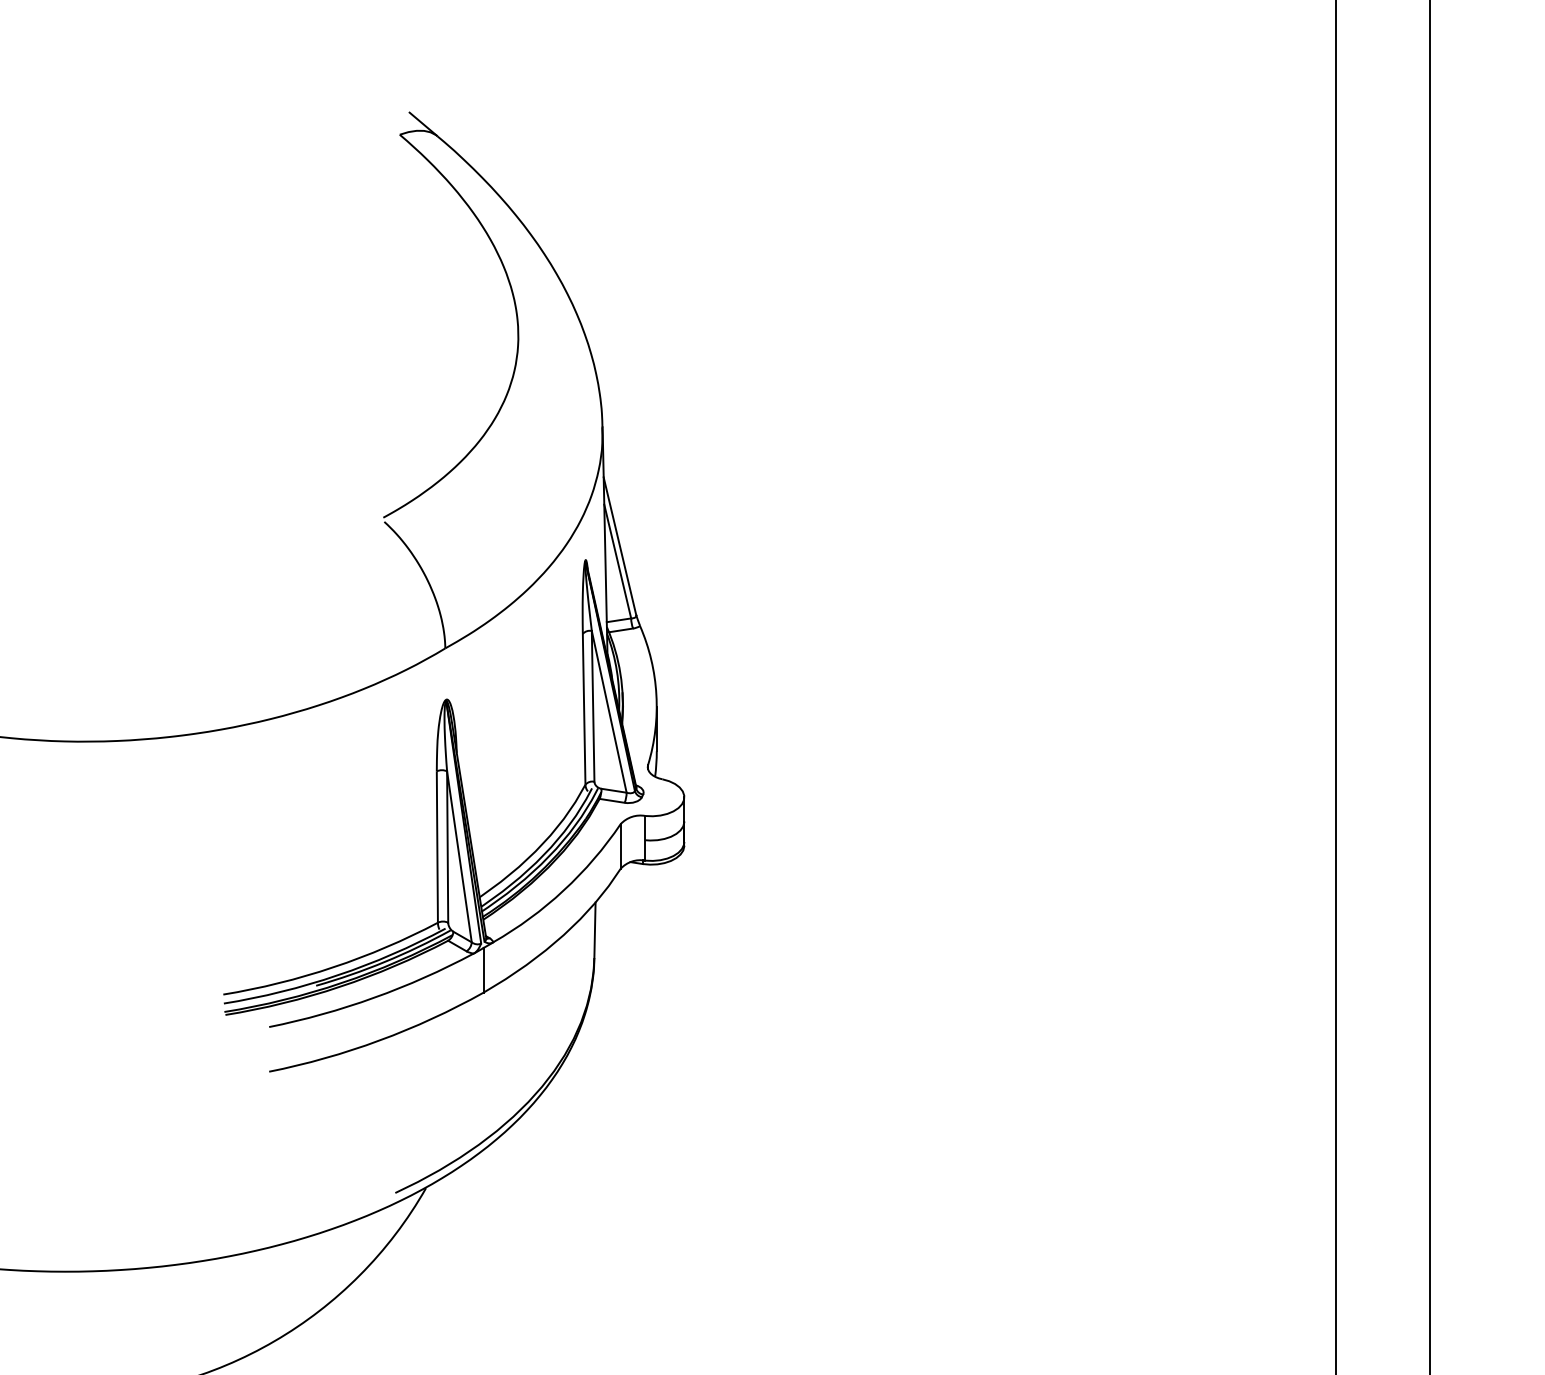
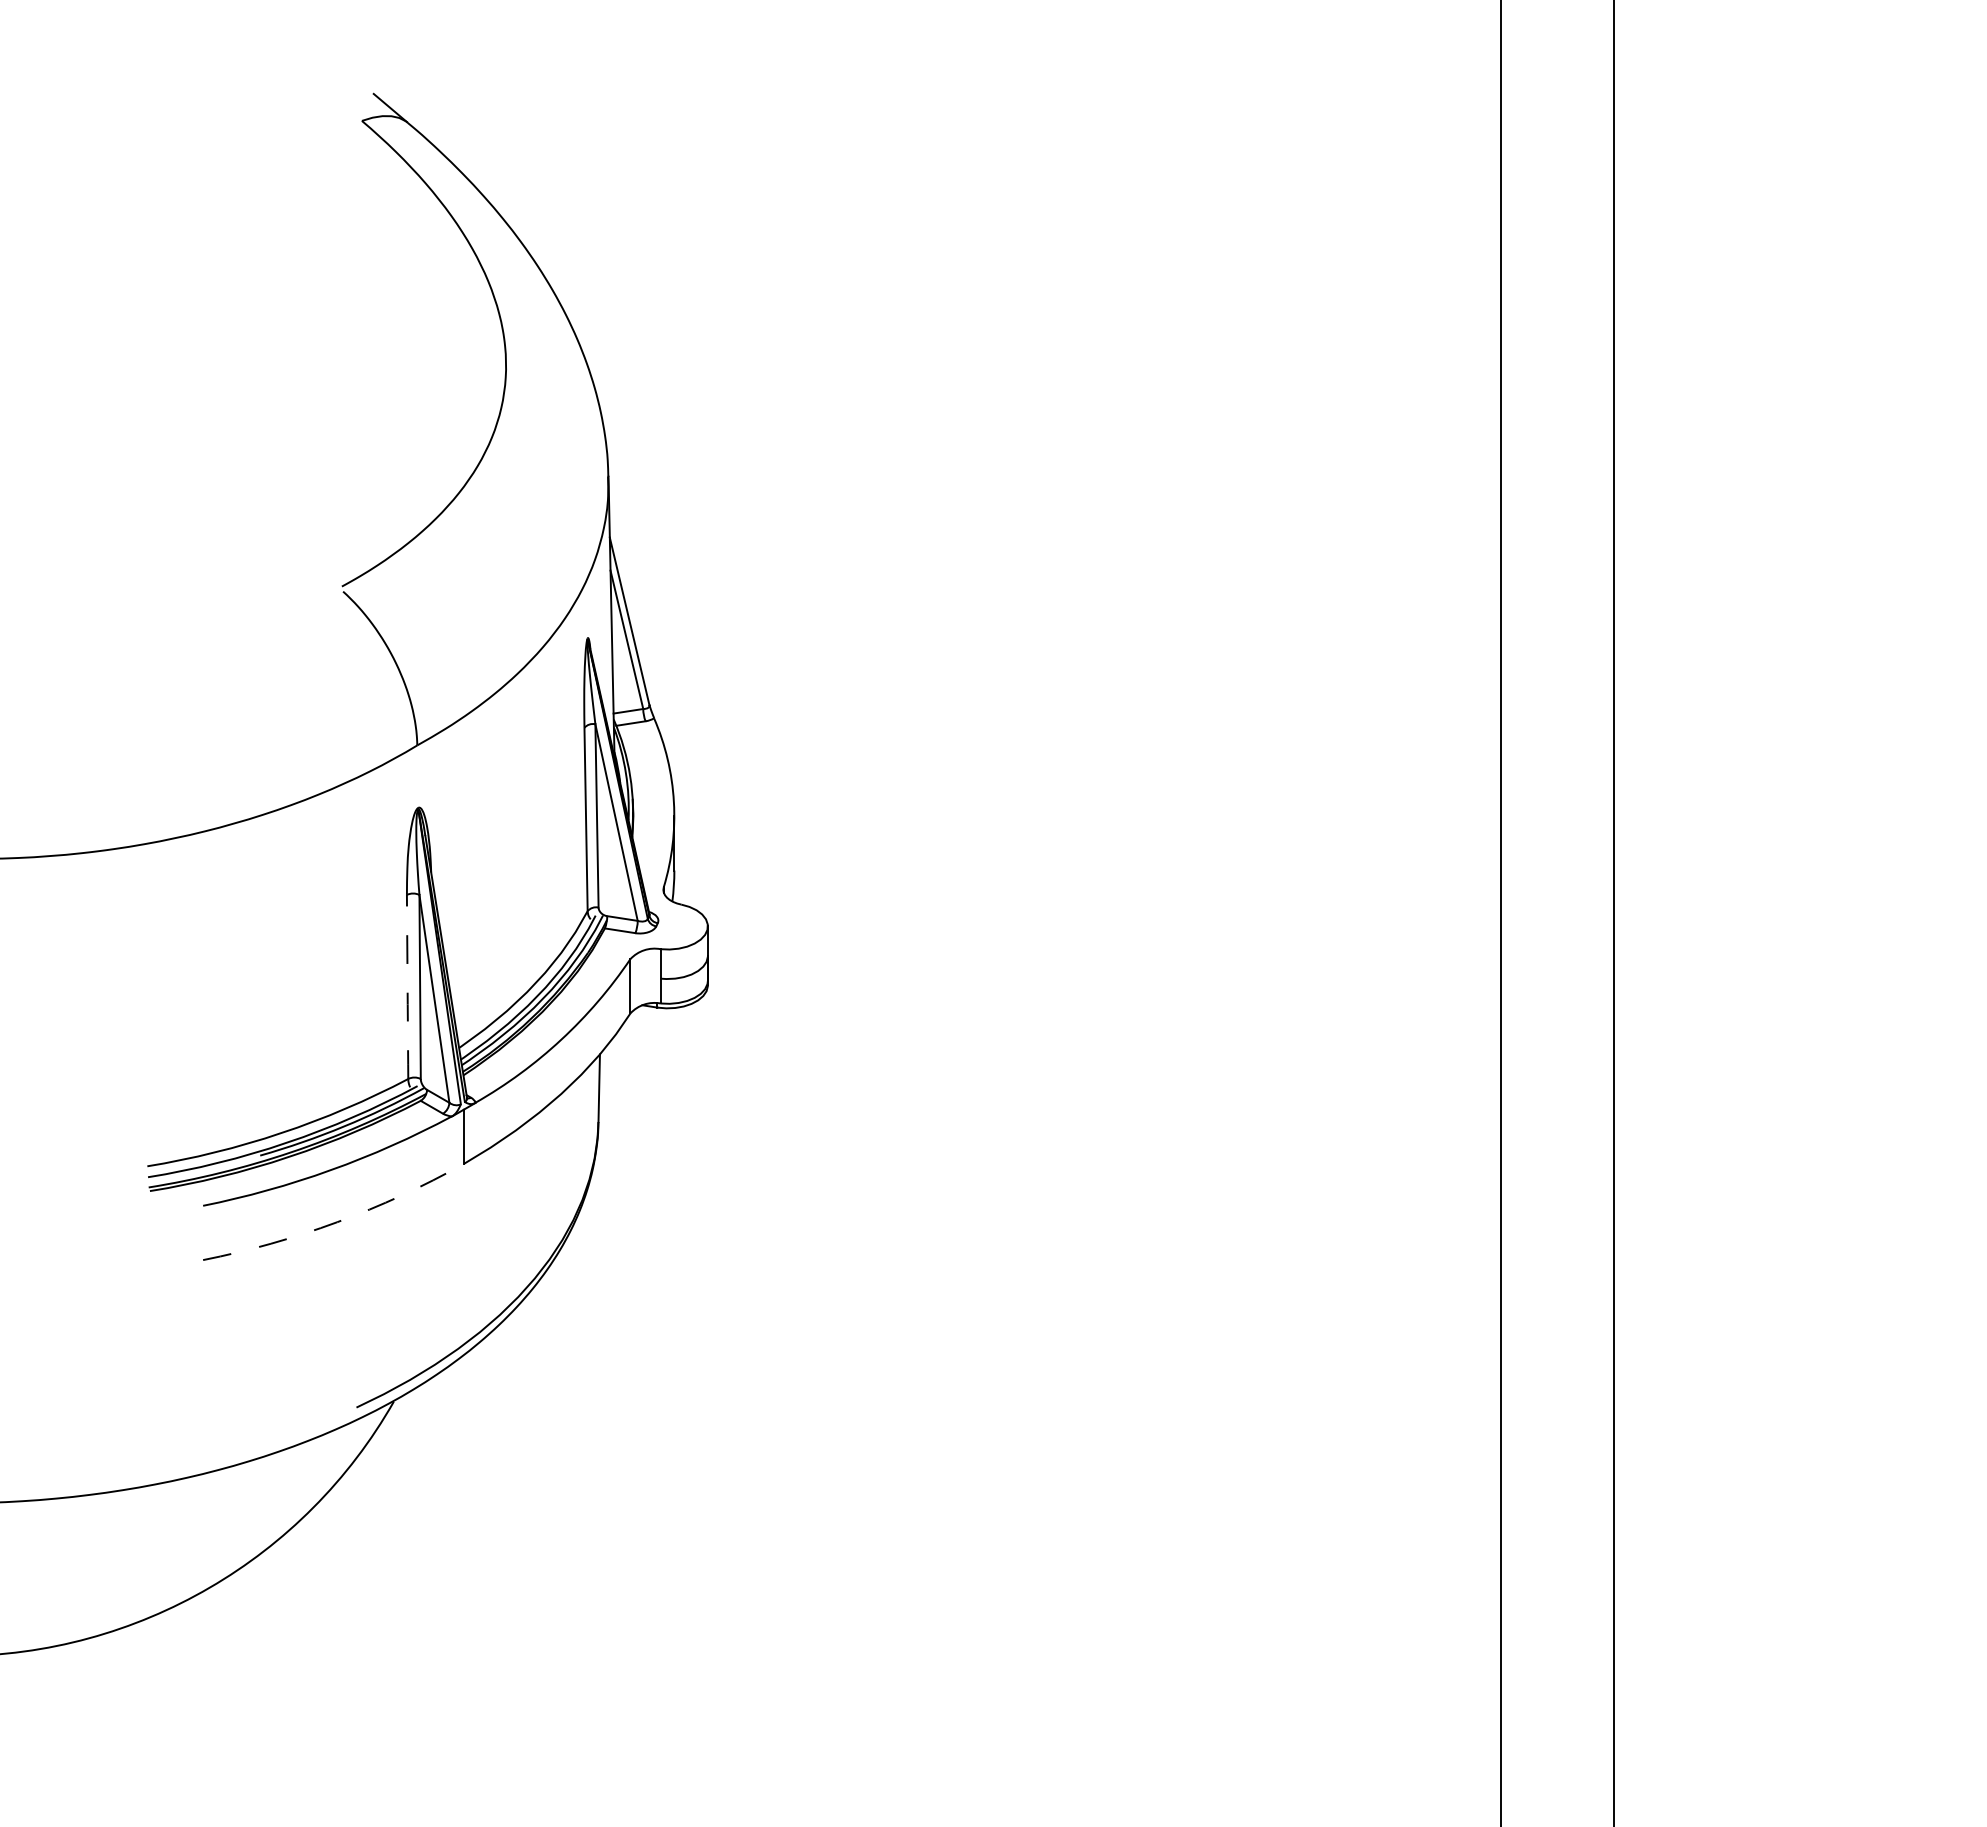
line: (437, 847) -> (407, 987), solid -> dashed
arc: (379, 1040) -> (337, 1222), solid -> dashed

